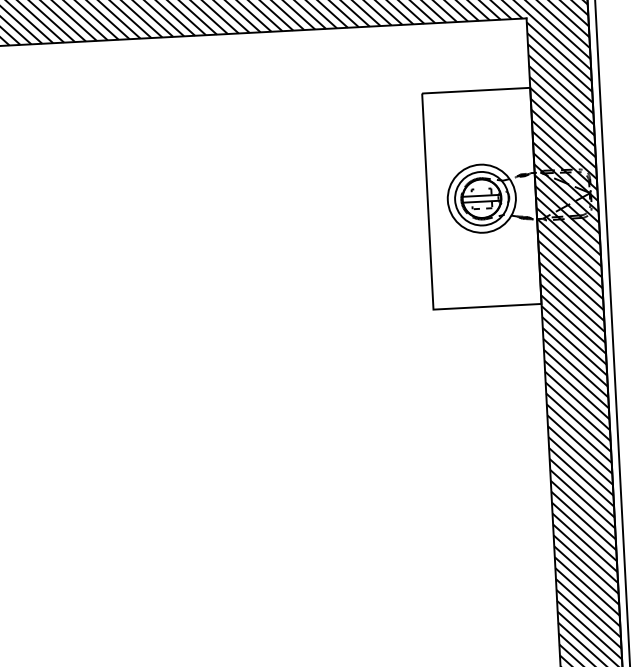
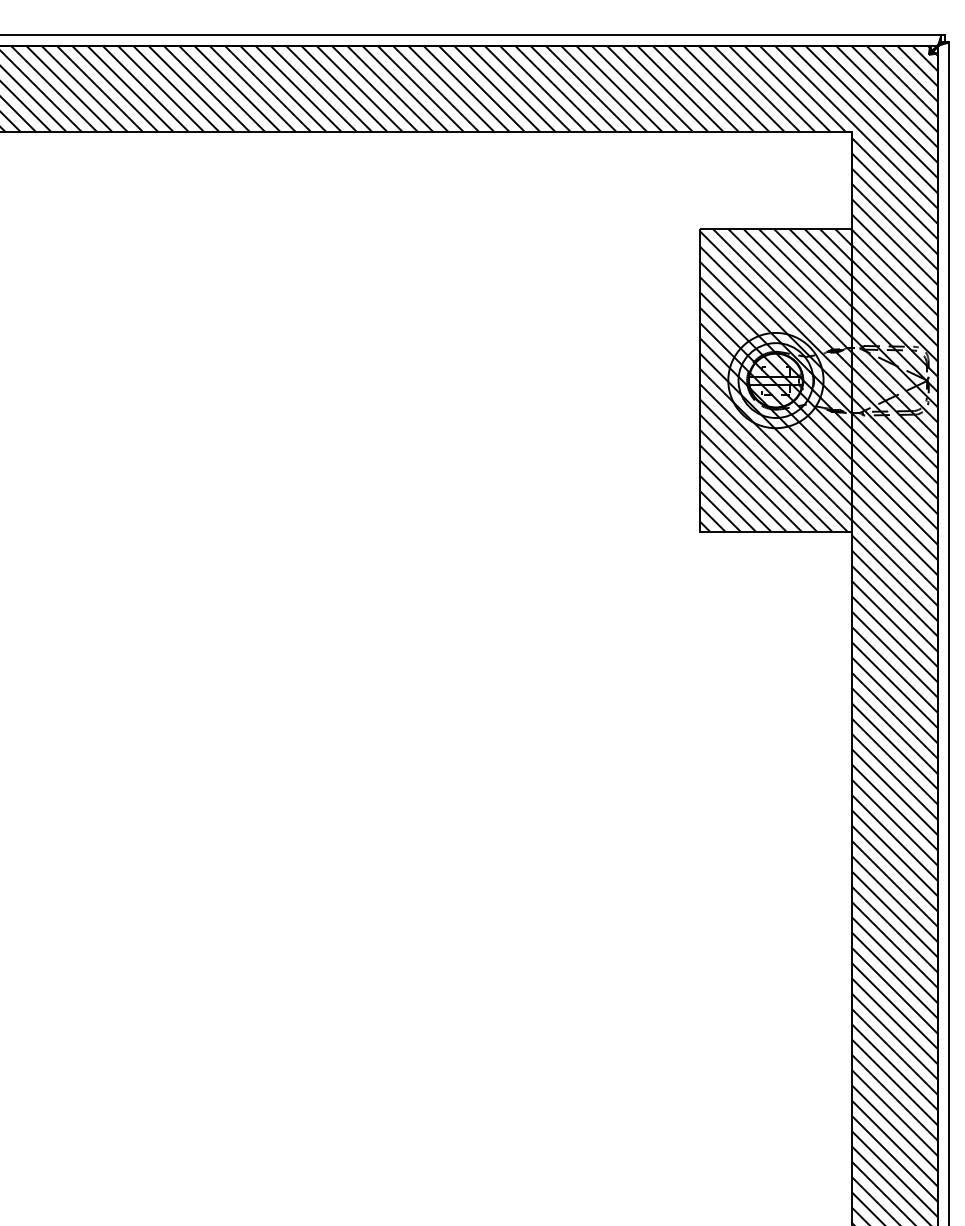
hatch: (481, 198) -> (775, 380), added

